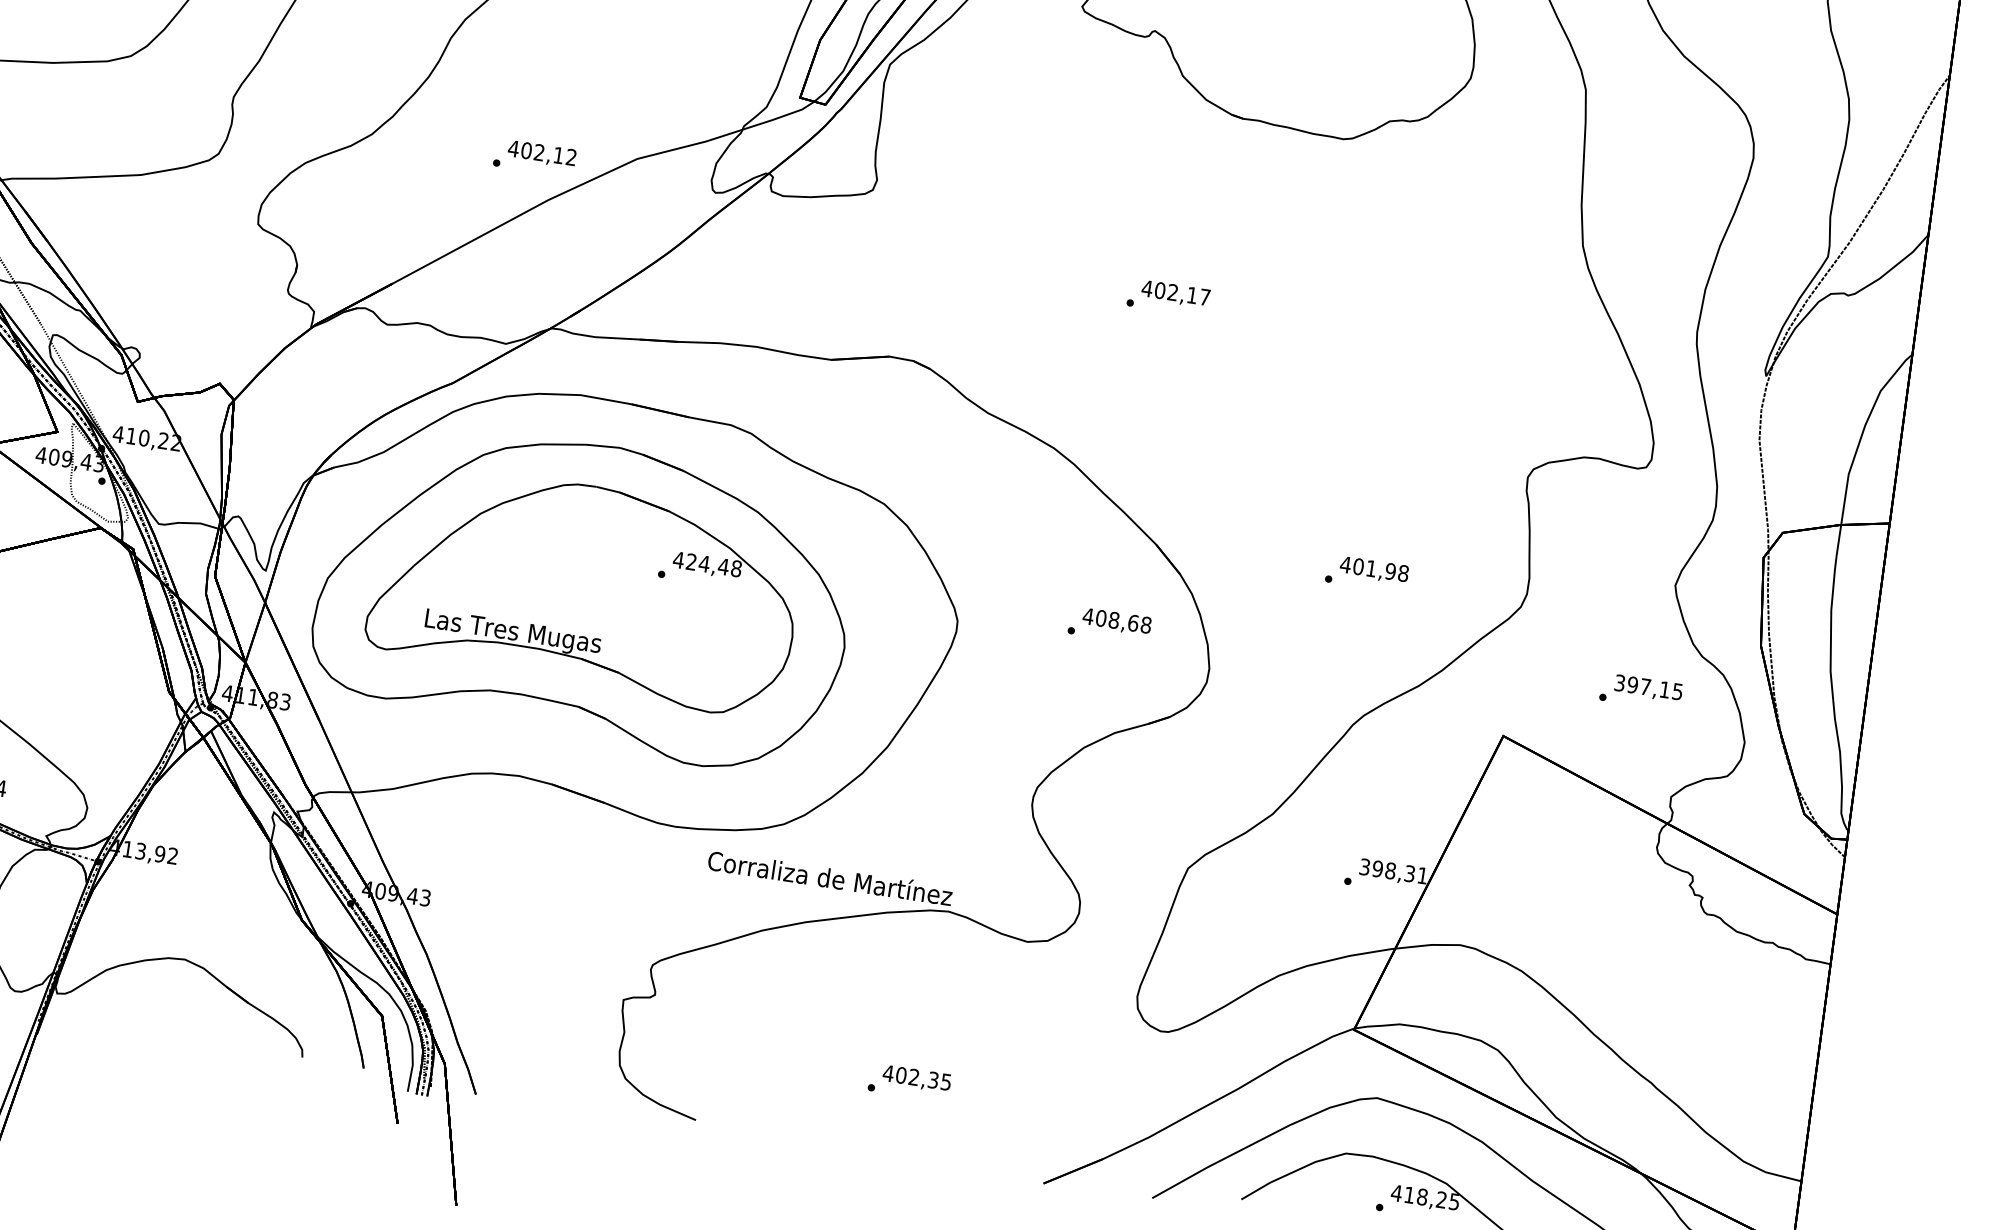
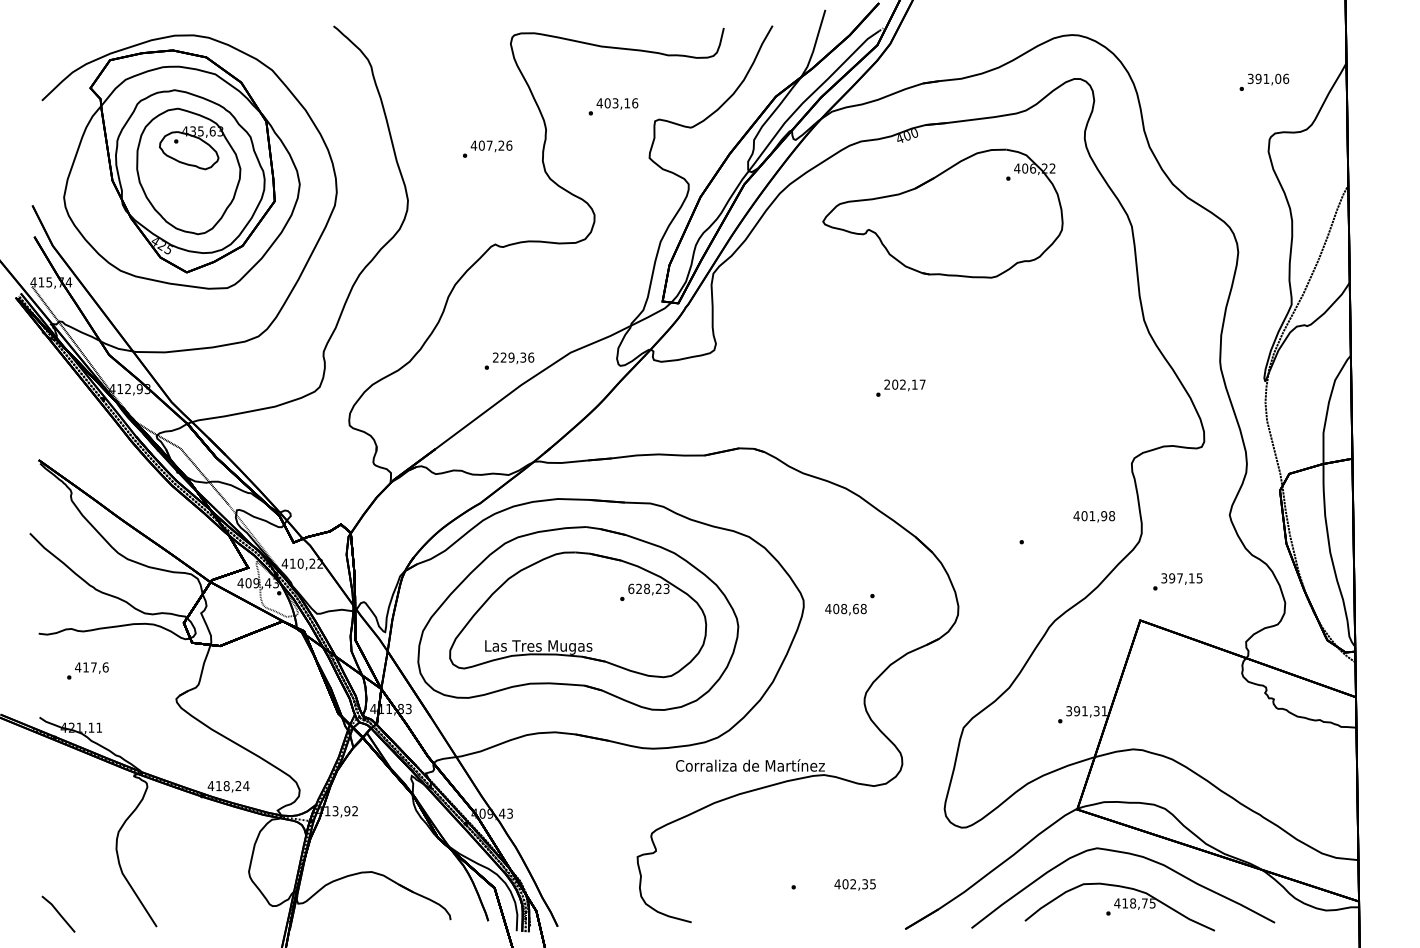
text: (542, 152) -> (513, 357), 402,12 -> 229,36
text: (1147, 288) -> (887, 384), 402,17 -> 202,17
text: (706, 563) -> (648, 588), 424,48 -> 628,23
text: (1374, 569) -> (1094, 516), moved
text: (1116, 621) -> (845, 609), moved
text: (1640, 691) -> (1177, 581), moved
text: (1389, 871) -> (1084, 711), 398,31 -> 391,31
text: (915, 1078) -> (854, 884), moved
text: (1441, 1199) -> (1144, 903), 418,25 -> 418,75

